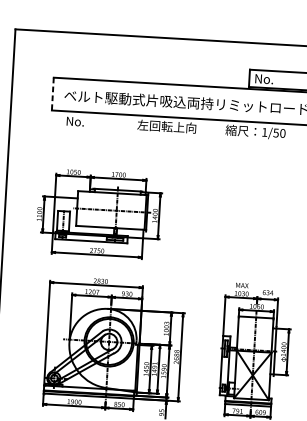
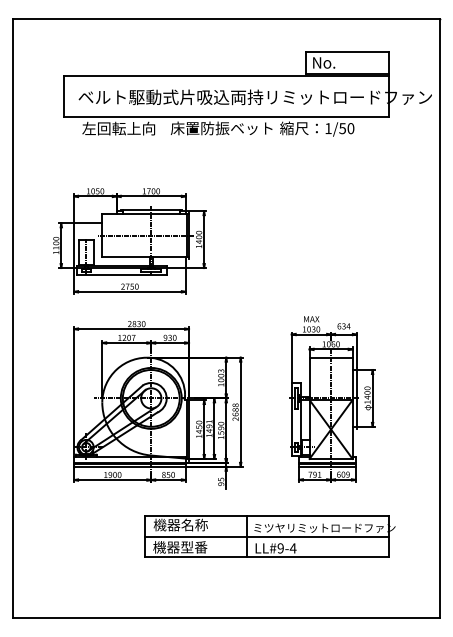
line: (53, 94) -> (64, 96), dashed -> solid
text: (95, 122) -> (118, 128), No. -> 左回転上向
text: (178, 127) -> (221, 128), 左回転上向 -> 床置防振ベット

